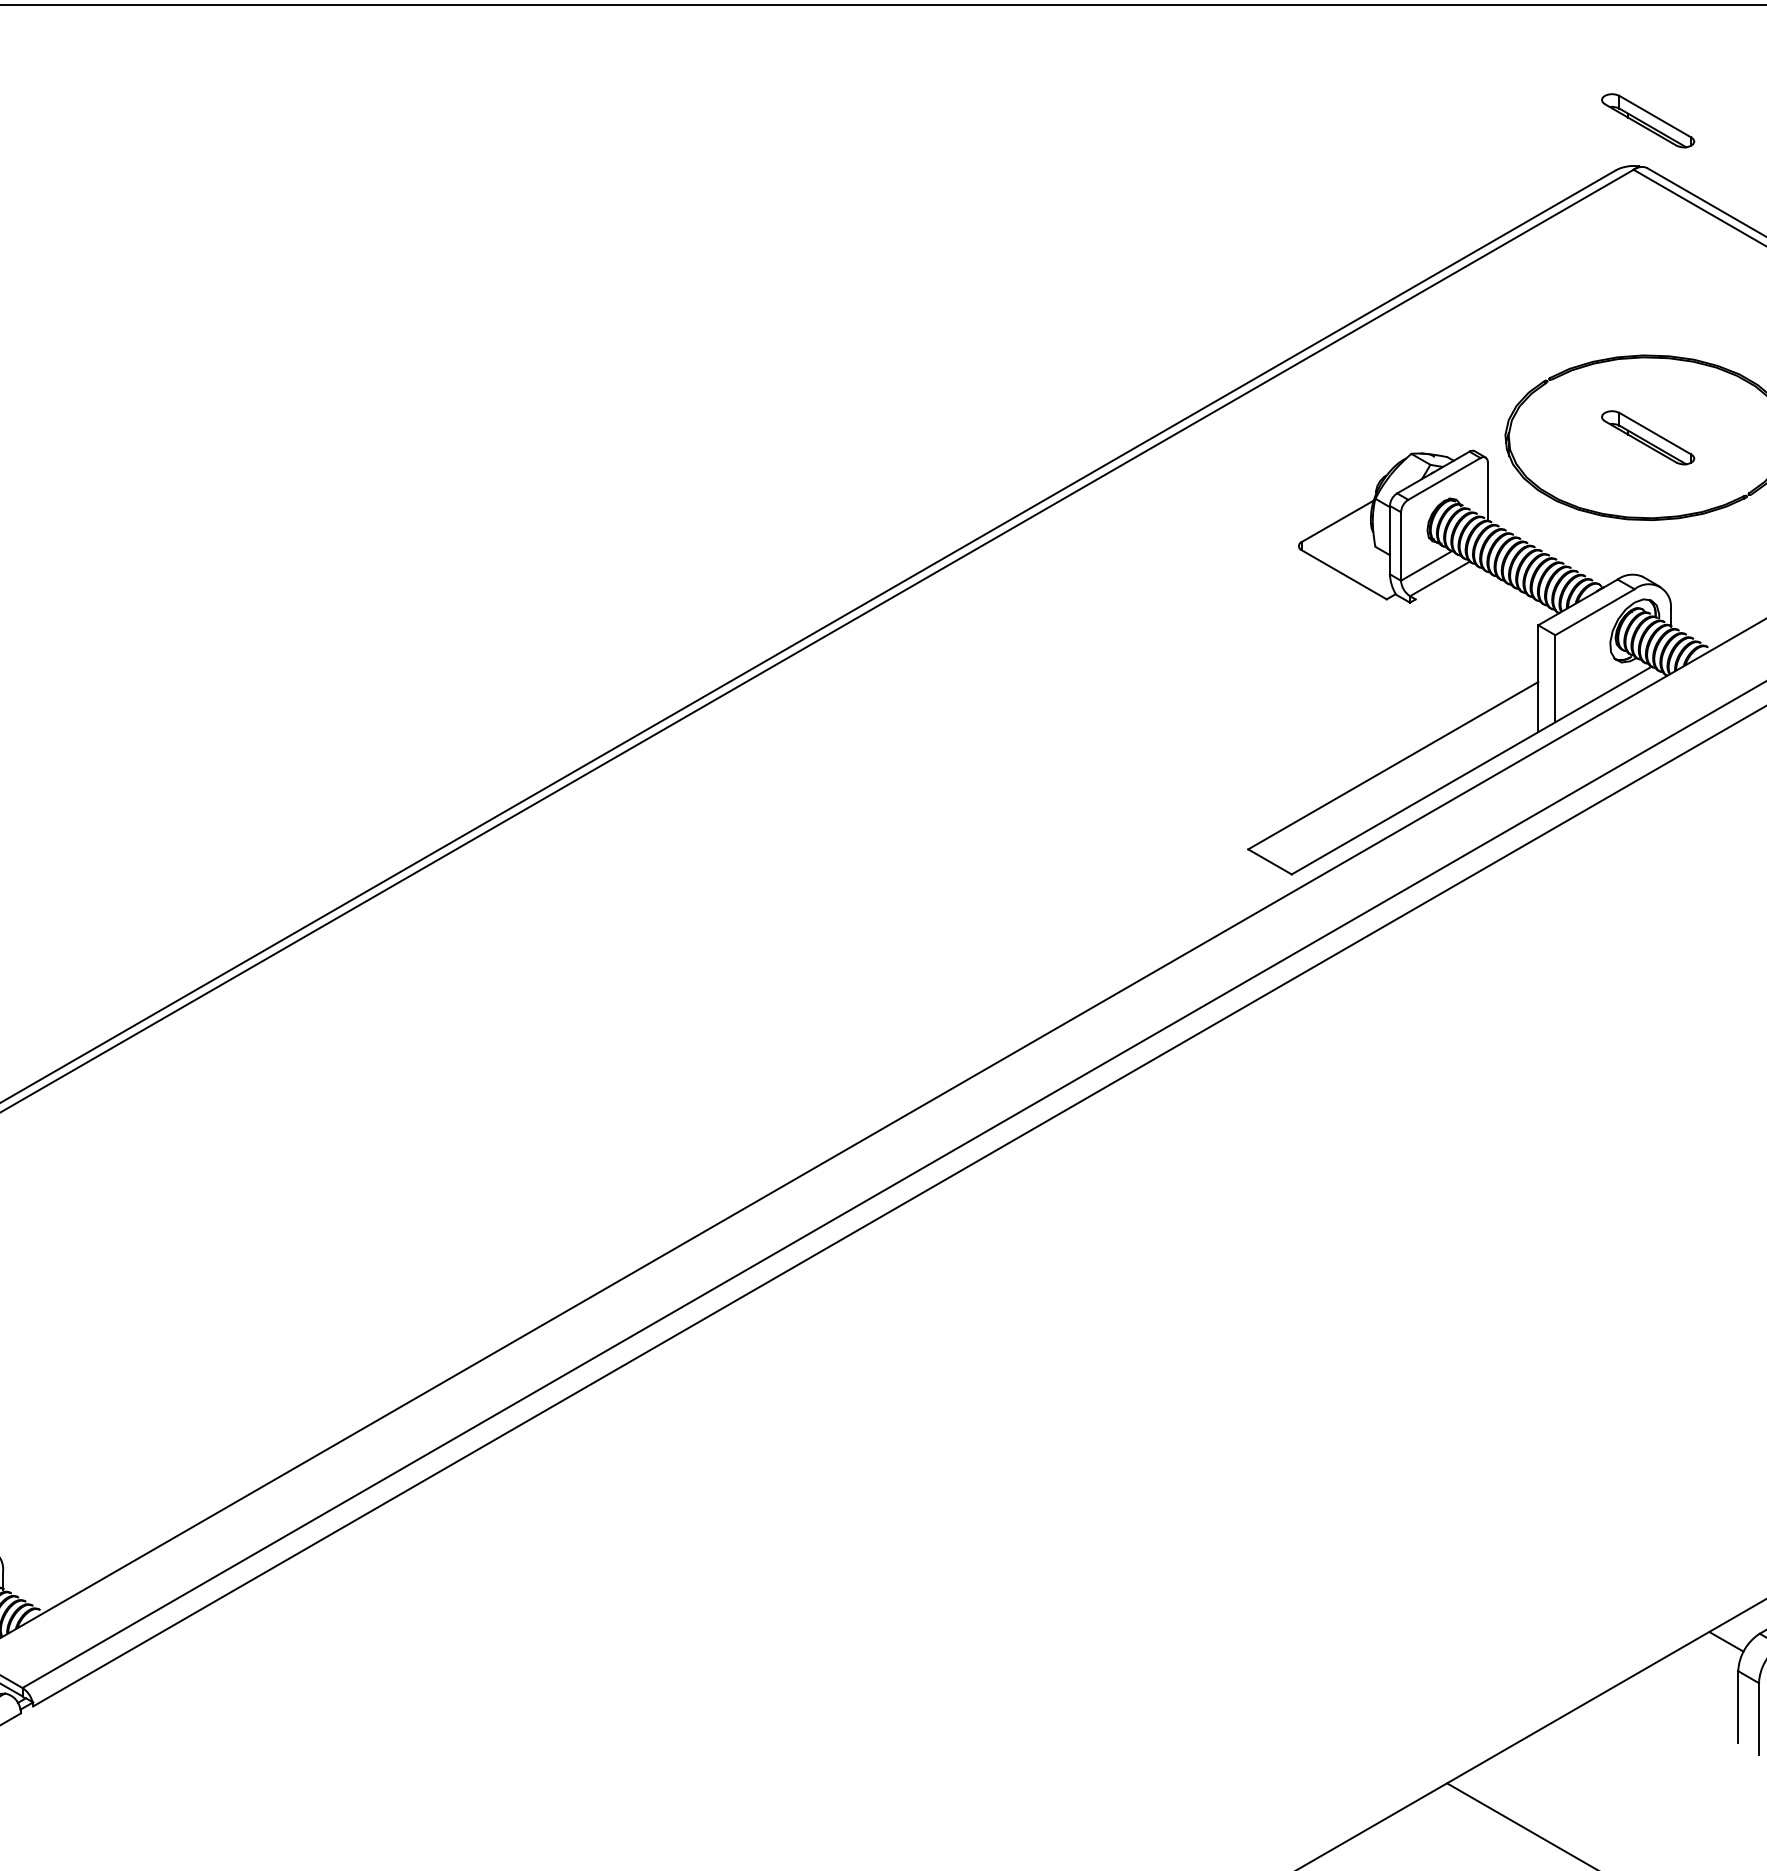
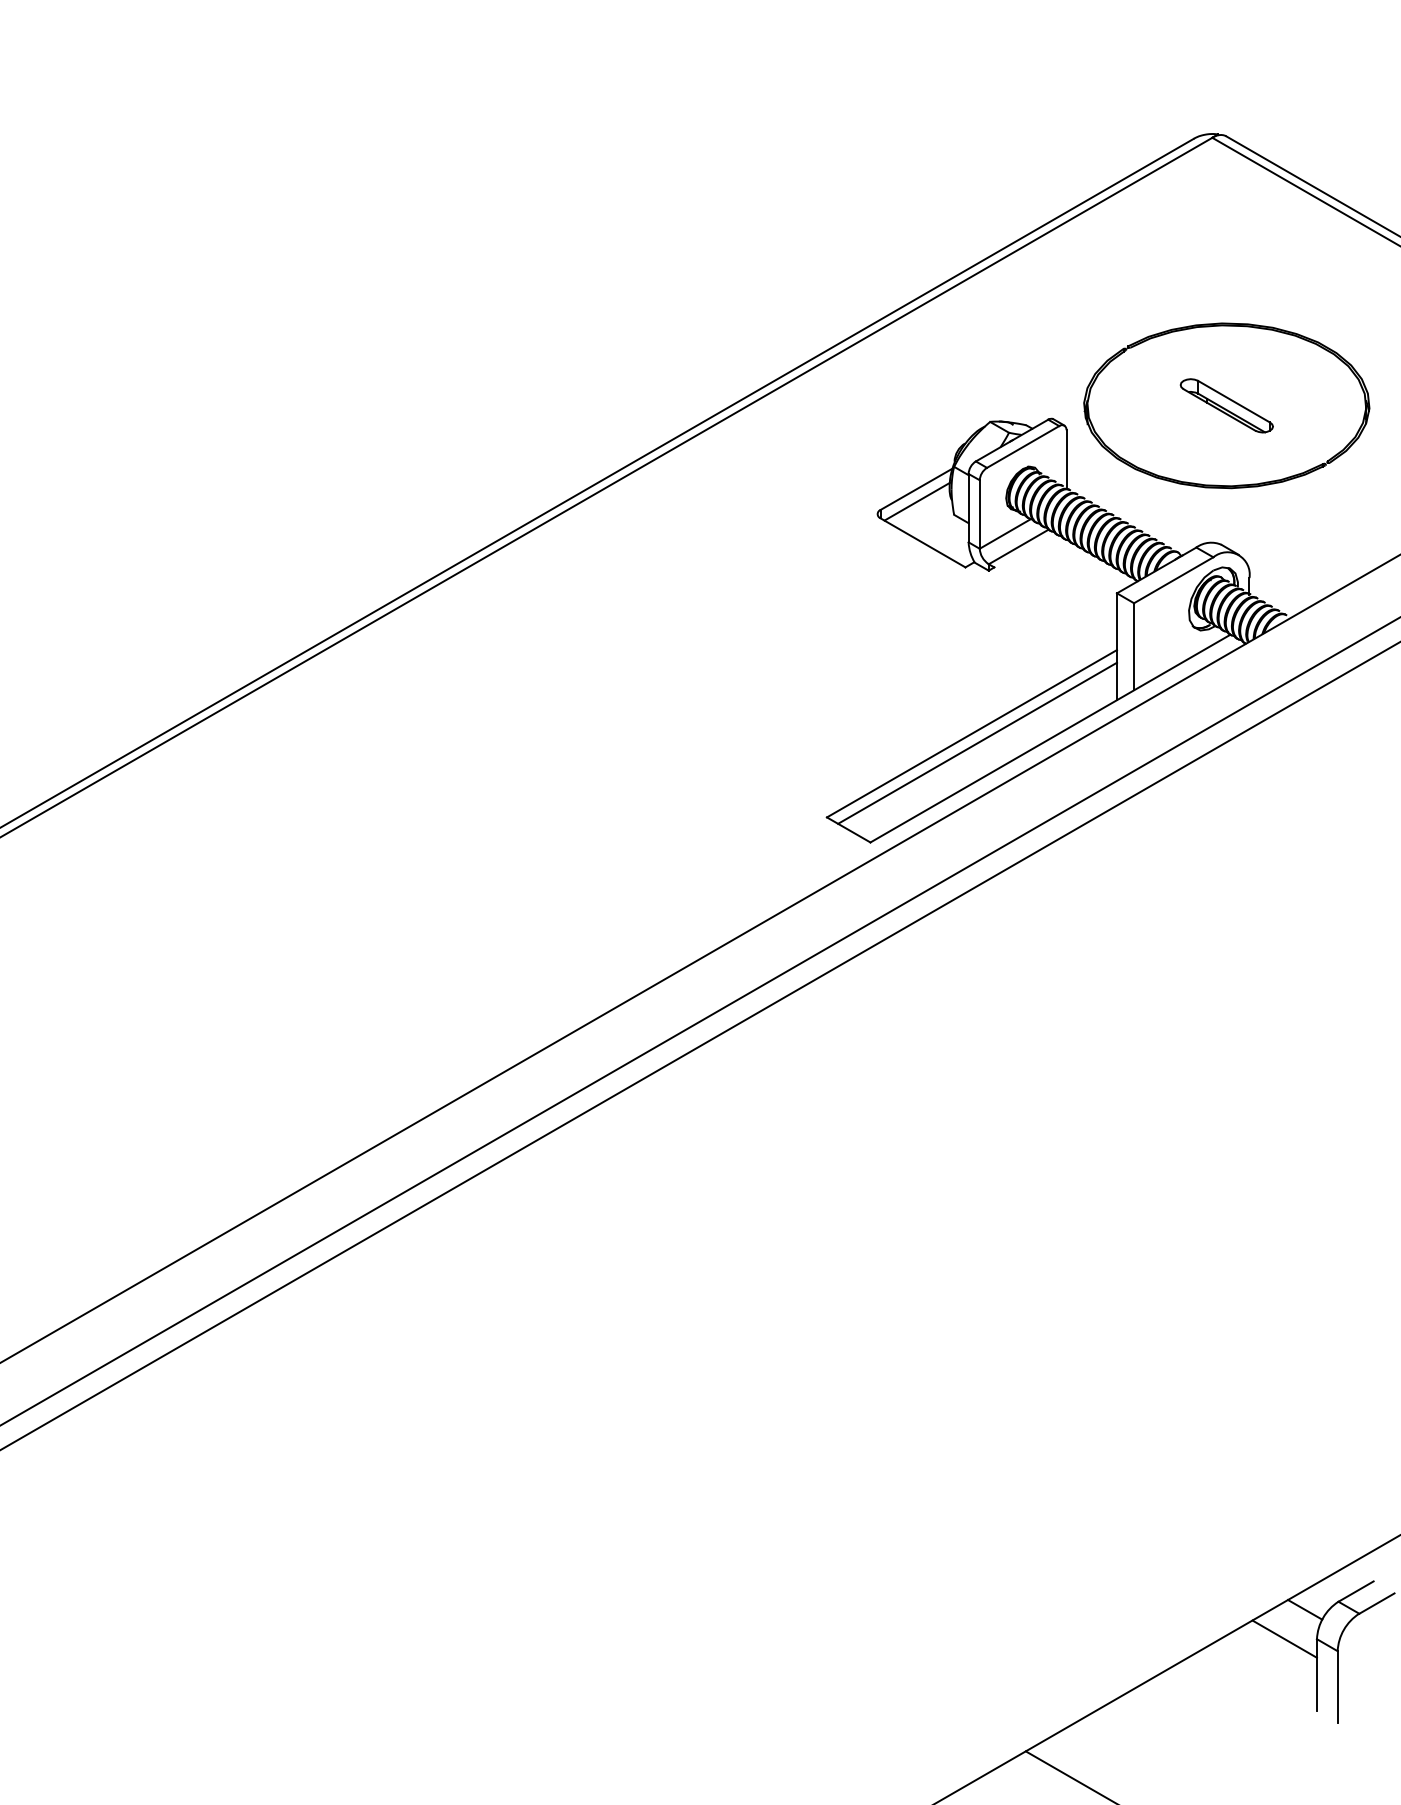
part: (1648, 120) -> (1227, 88), removed
line: (1338, 533) -> (917, 501), added
line: (1398, 774) -> (977, 742), added
line: (1705, 1670) -> (1284, 1638), added

